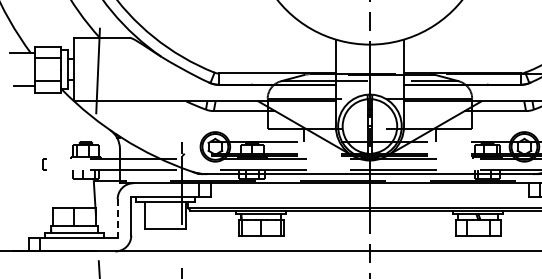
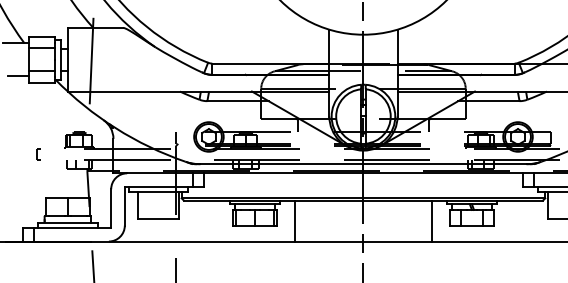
line: (117, 219) -> (111, 209), dashed -> solid
line: (300, 230) -> (294, 220), added
line: (438, 230) -> (432, 220), added

